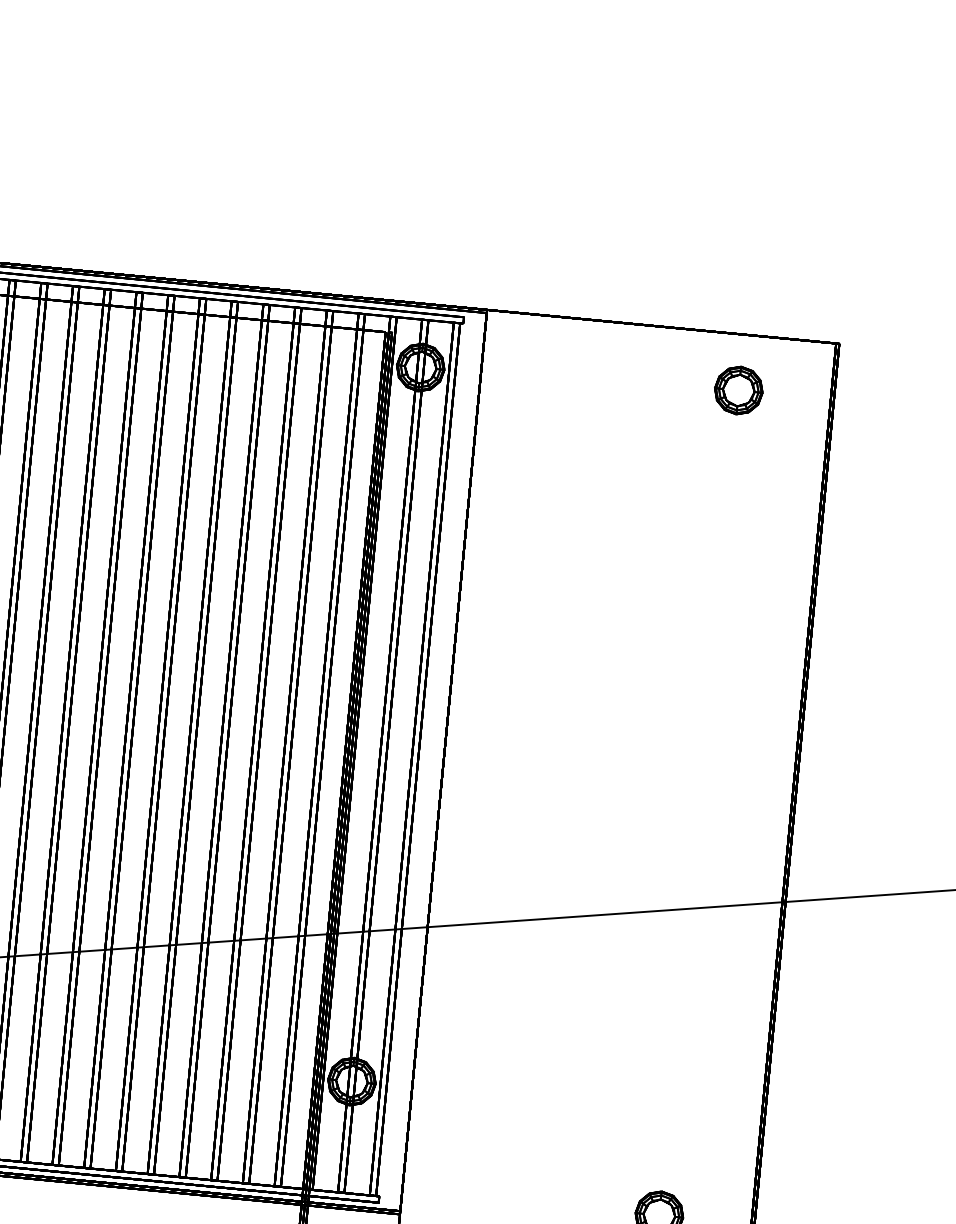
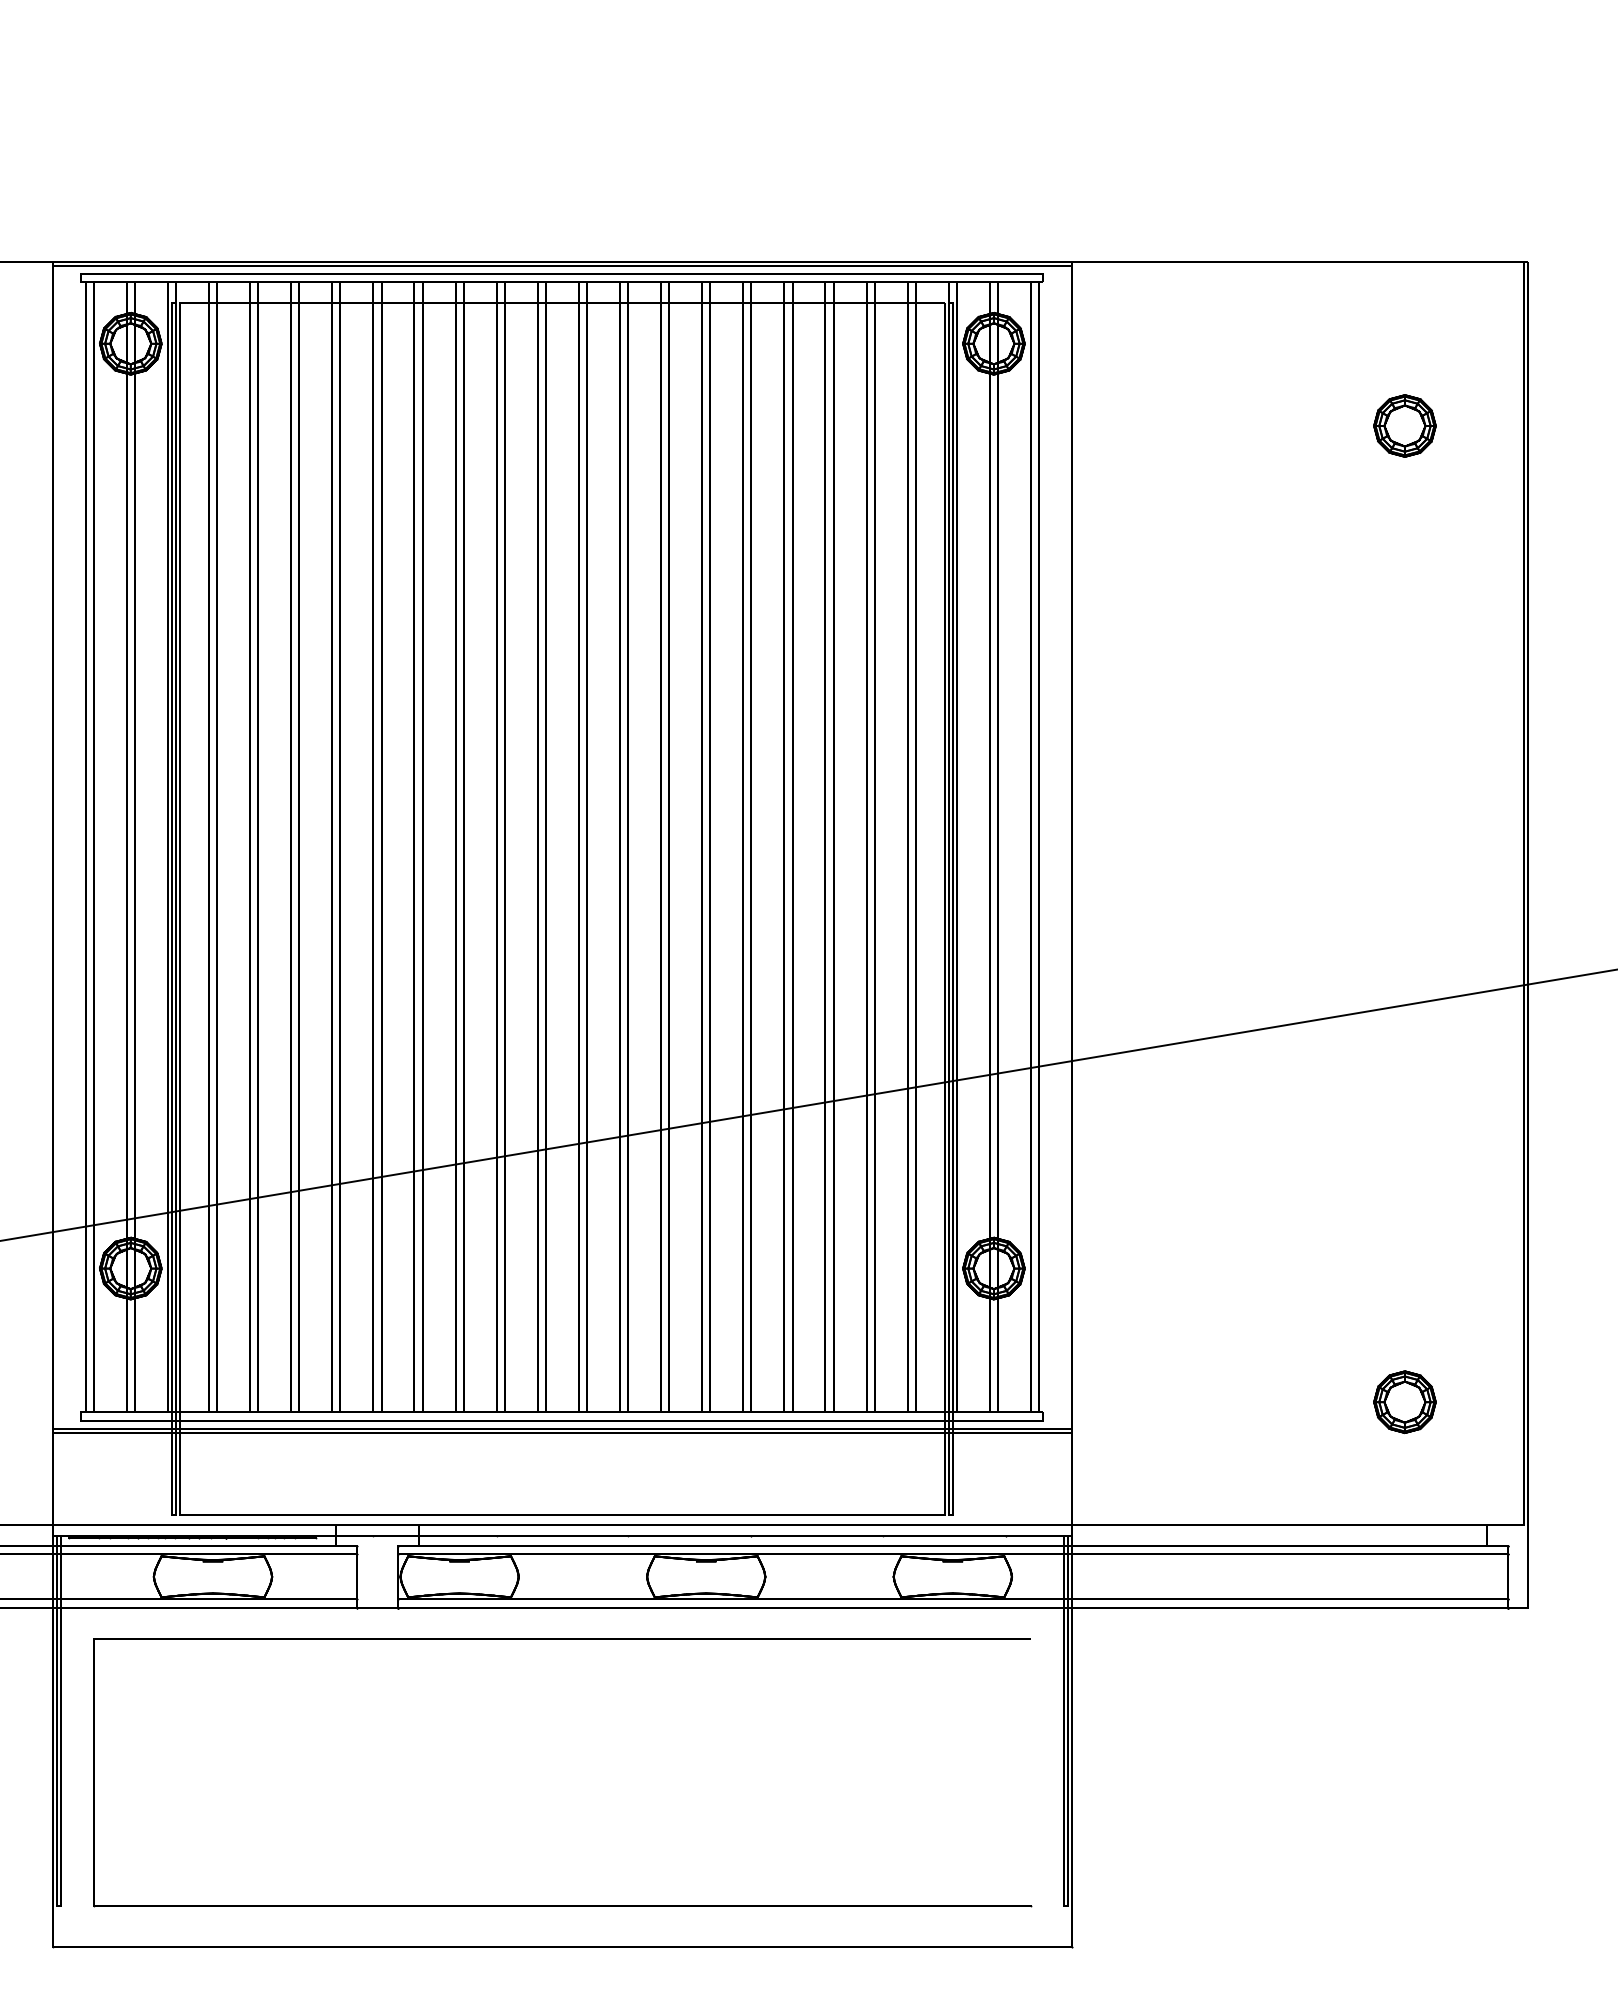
part: (738, 390) -> (1404, 425), moved

